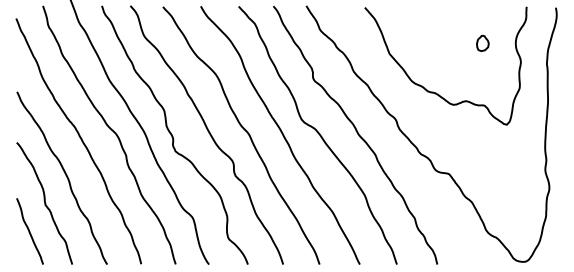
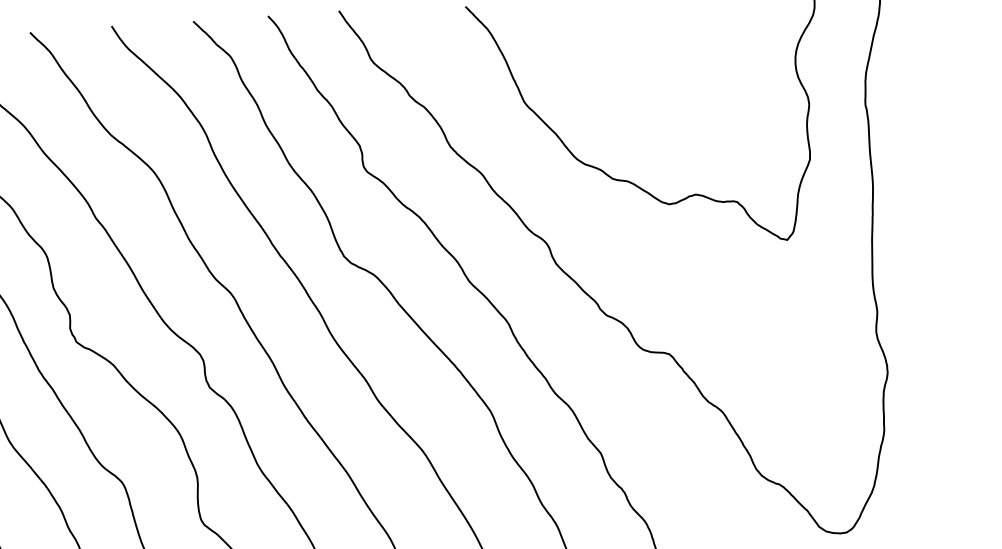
part: (482, 43) -> (723, 68), removed

